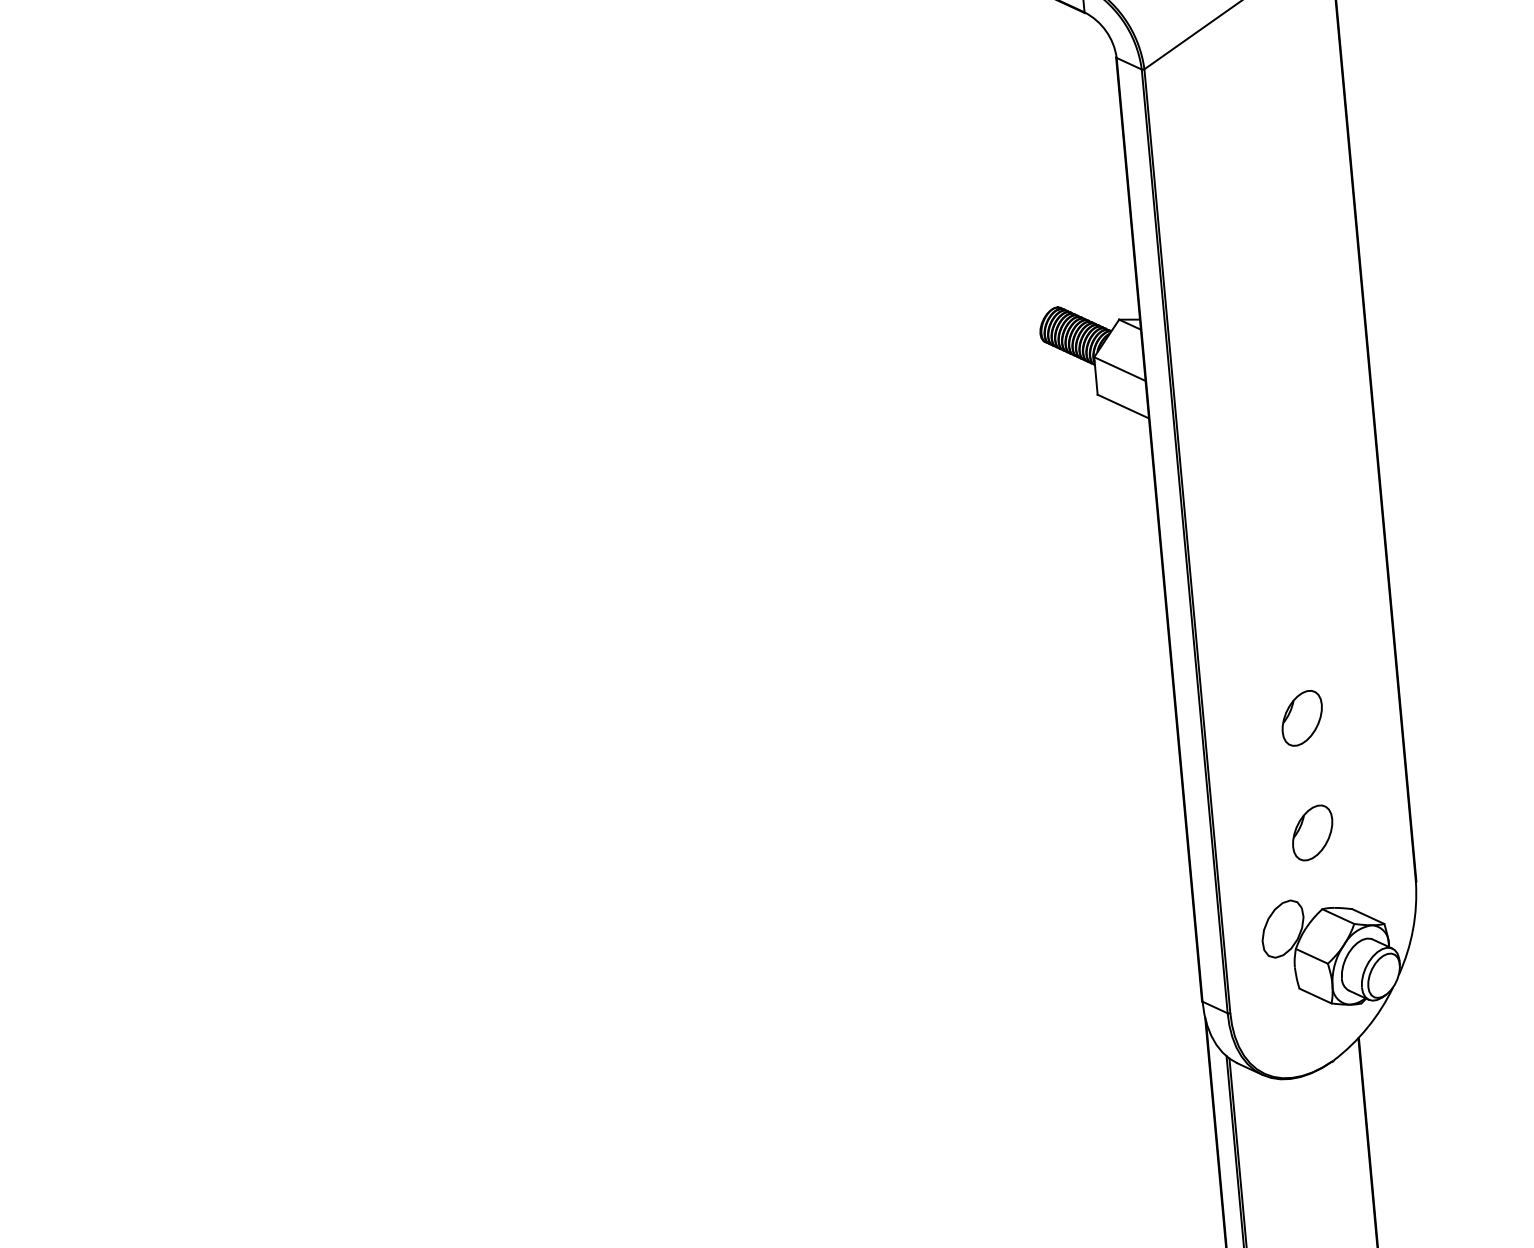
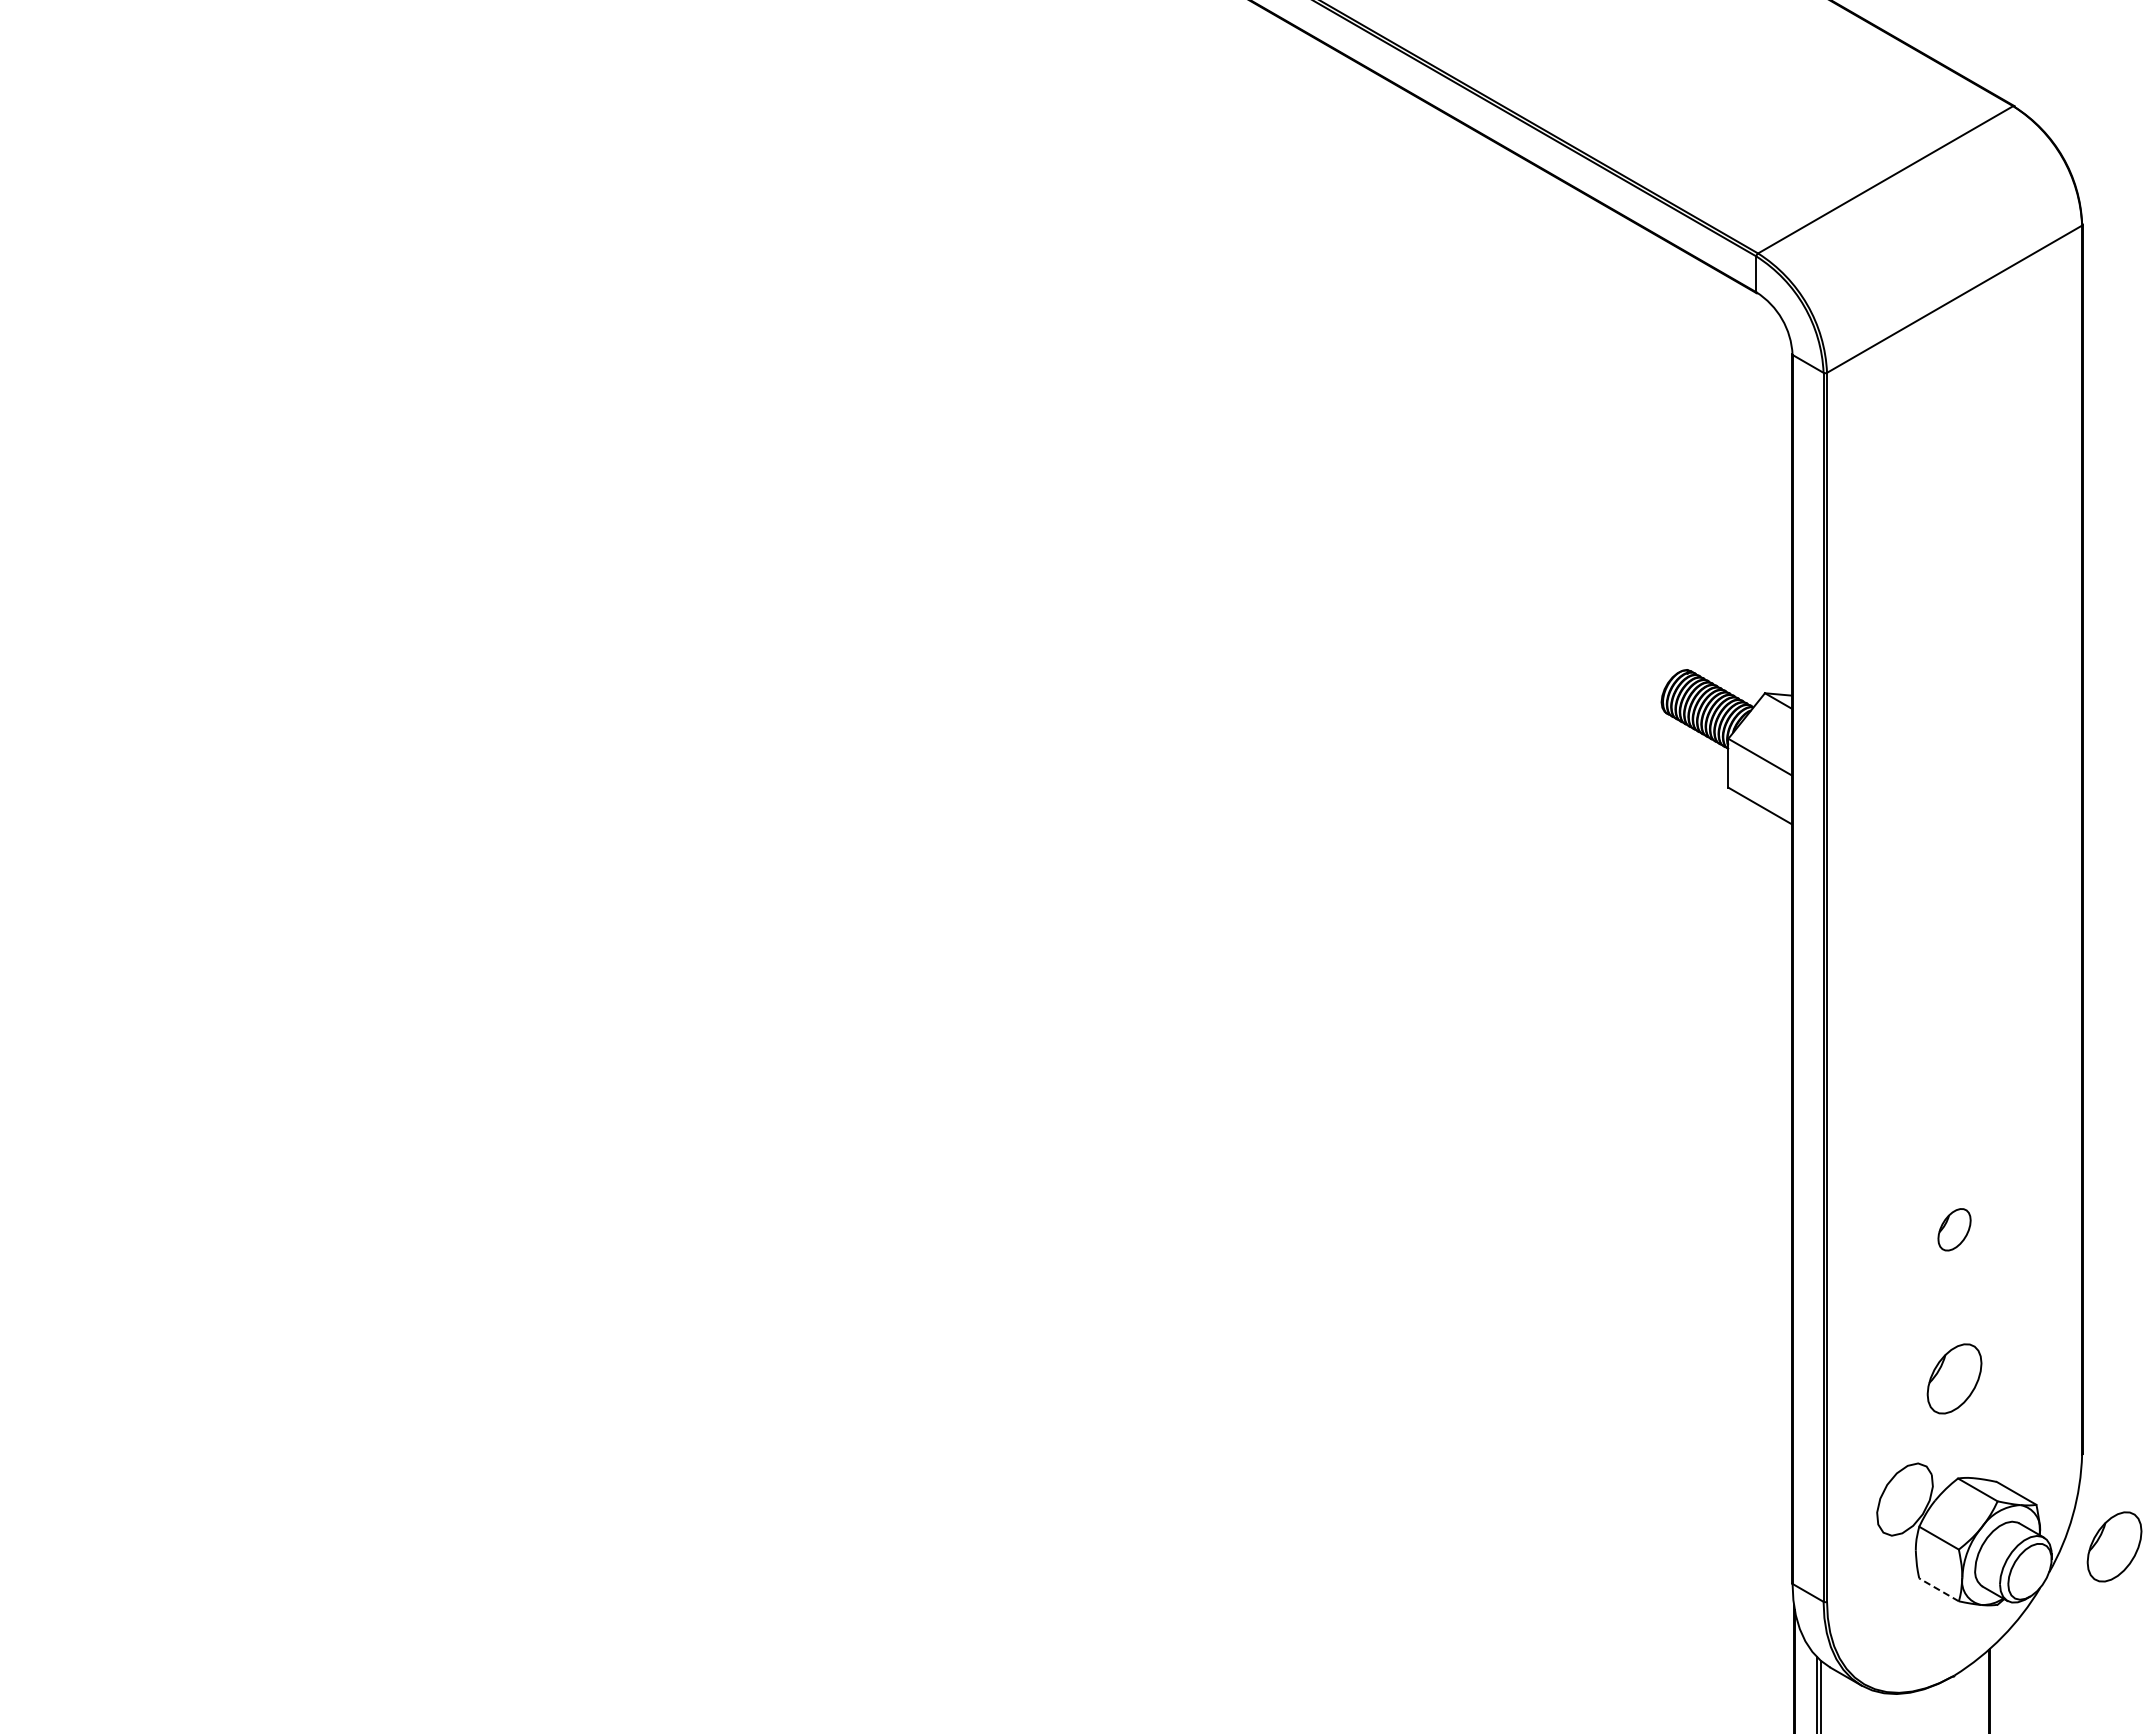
part: (1302, 718) -> (1954, 1229), size x0.6
part: (1447, 950) -> (2114, 1546), added
line: (1315, 995) -> (1939, 1589), solid -> dashed

